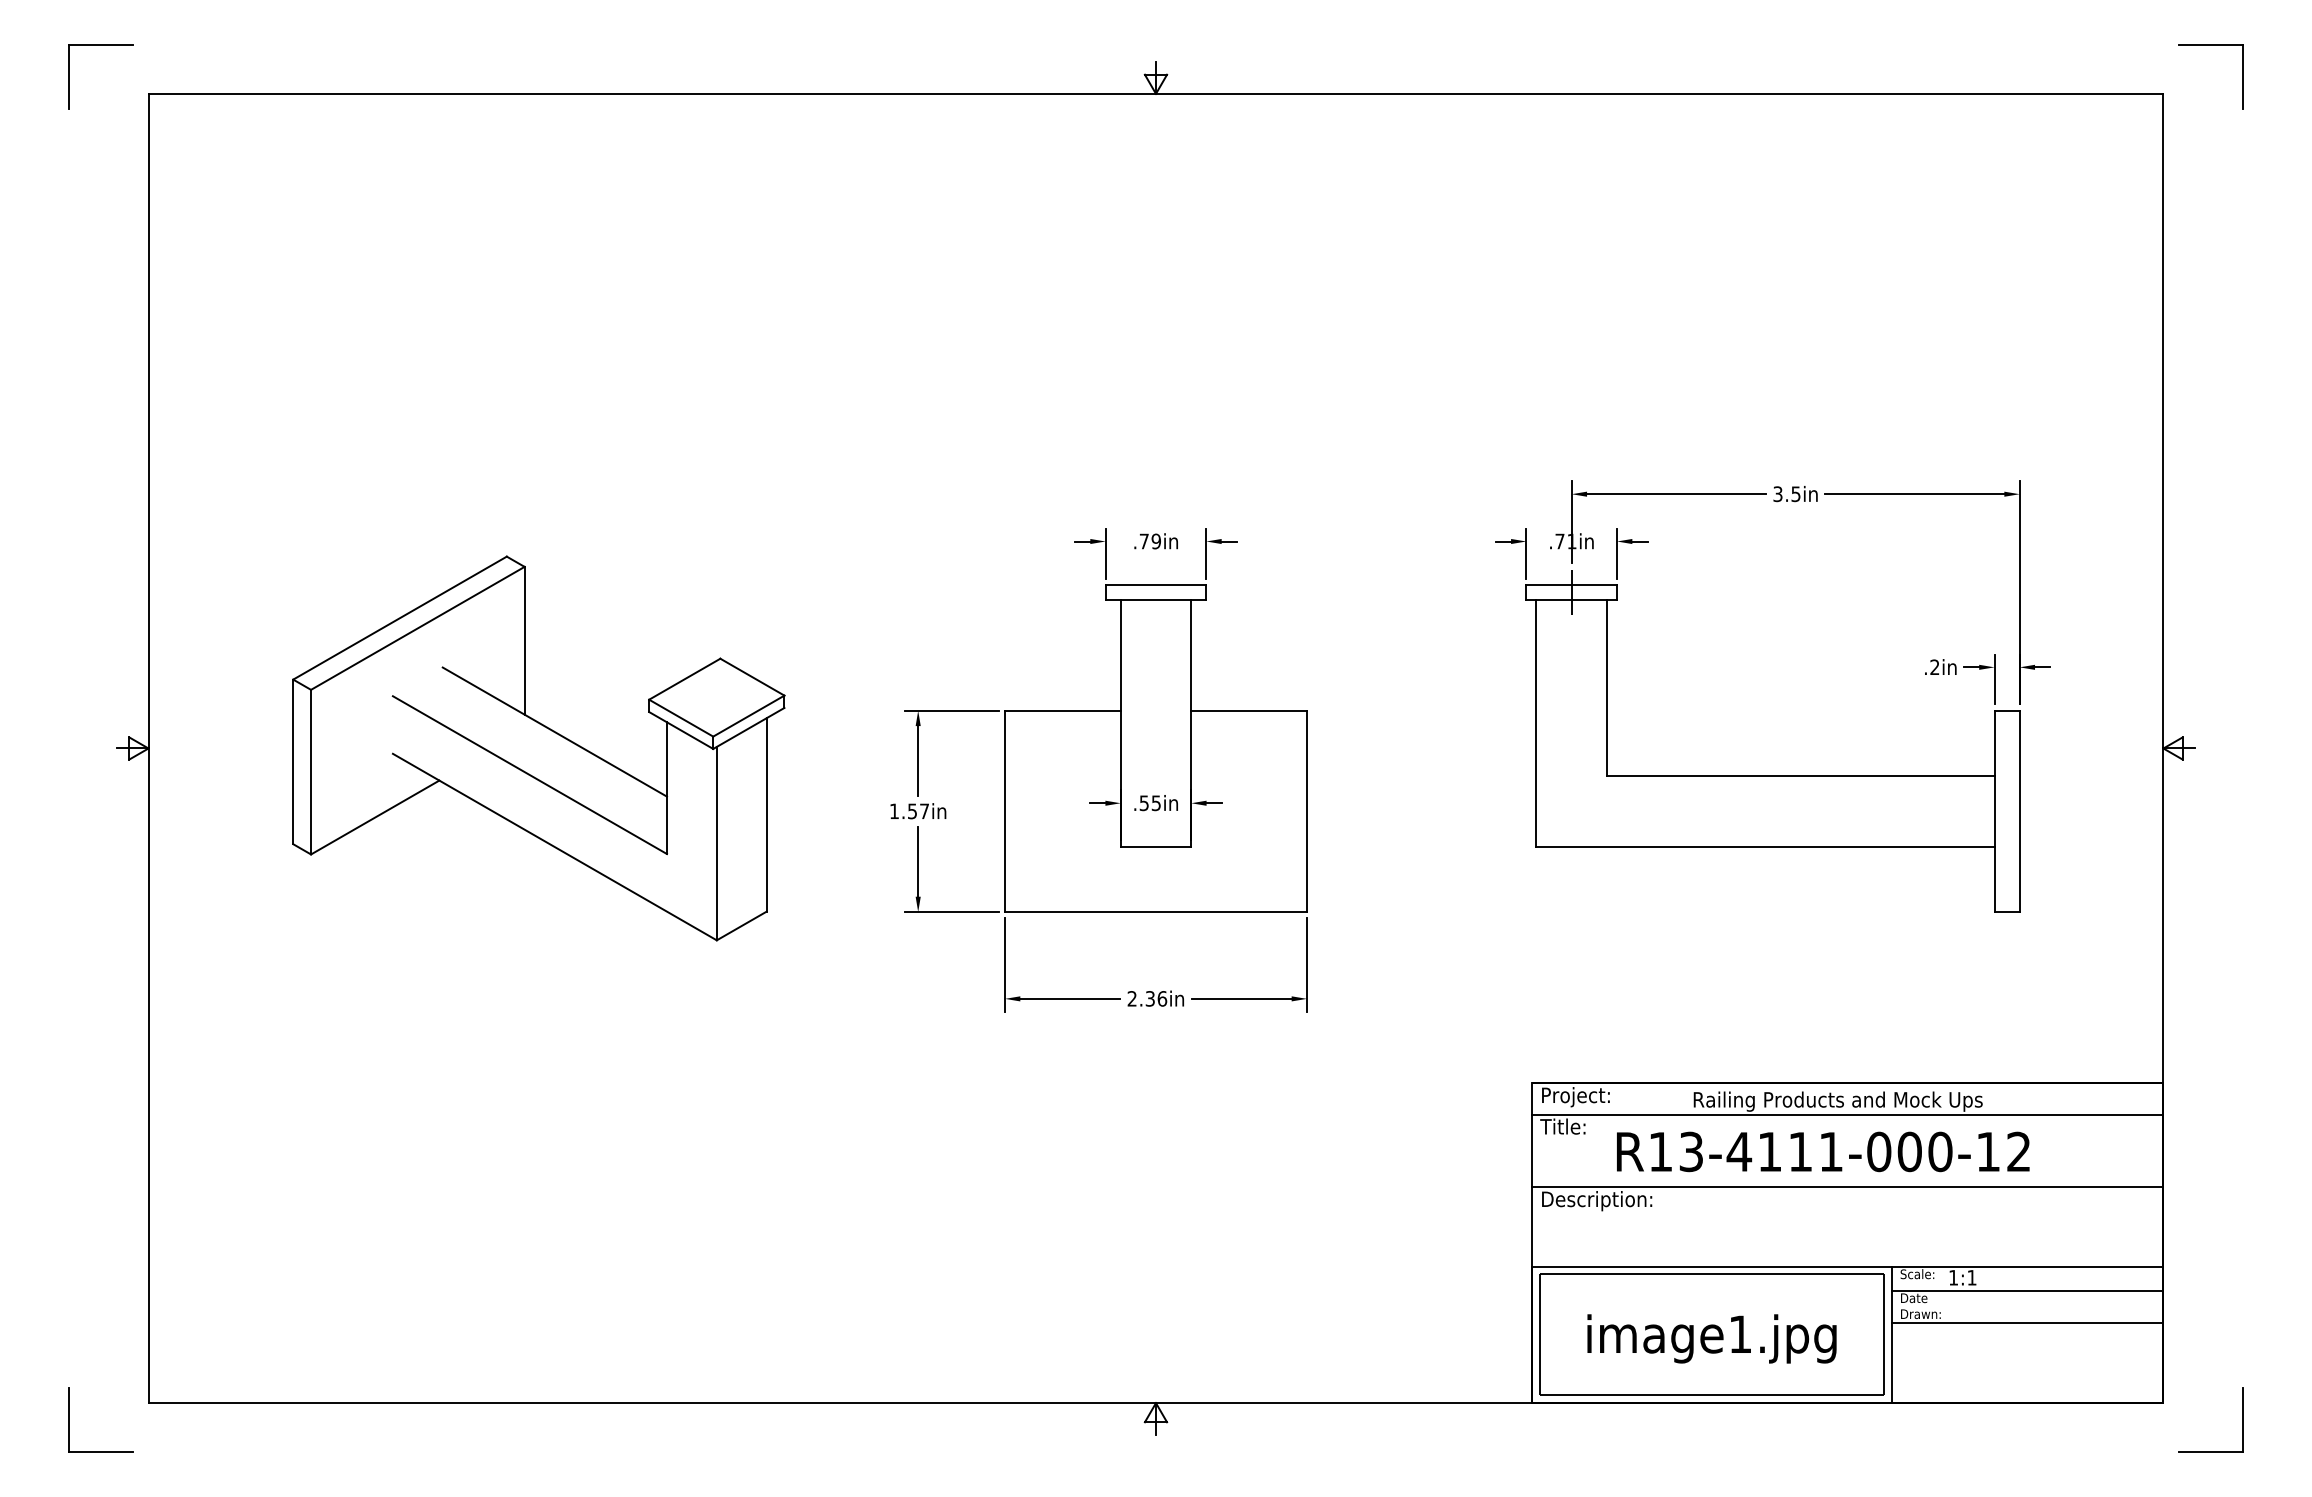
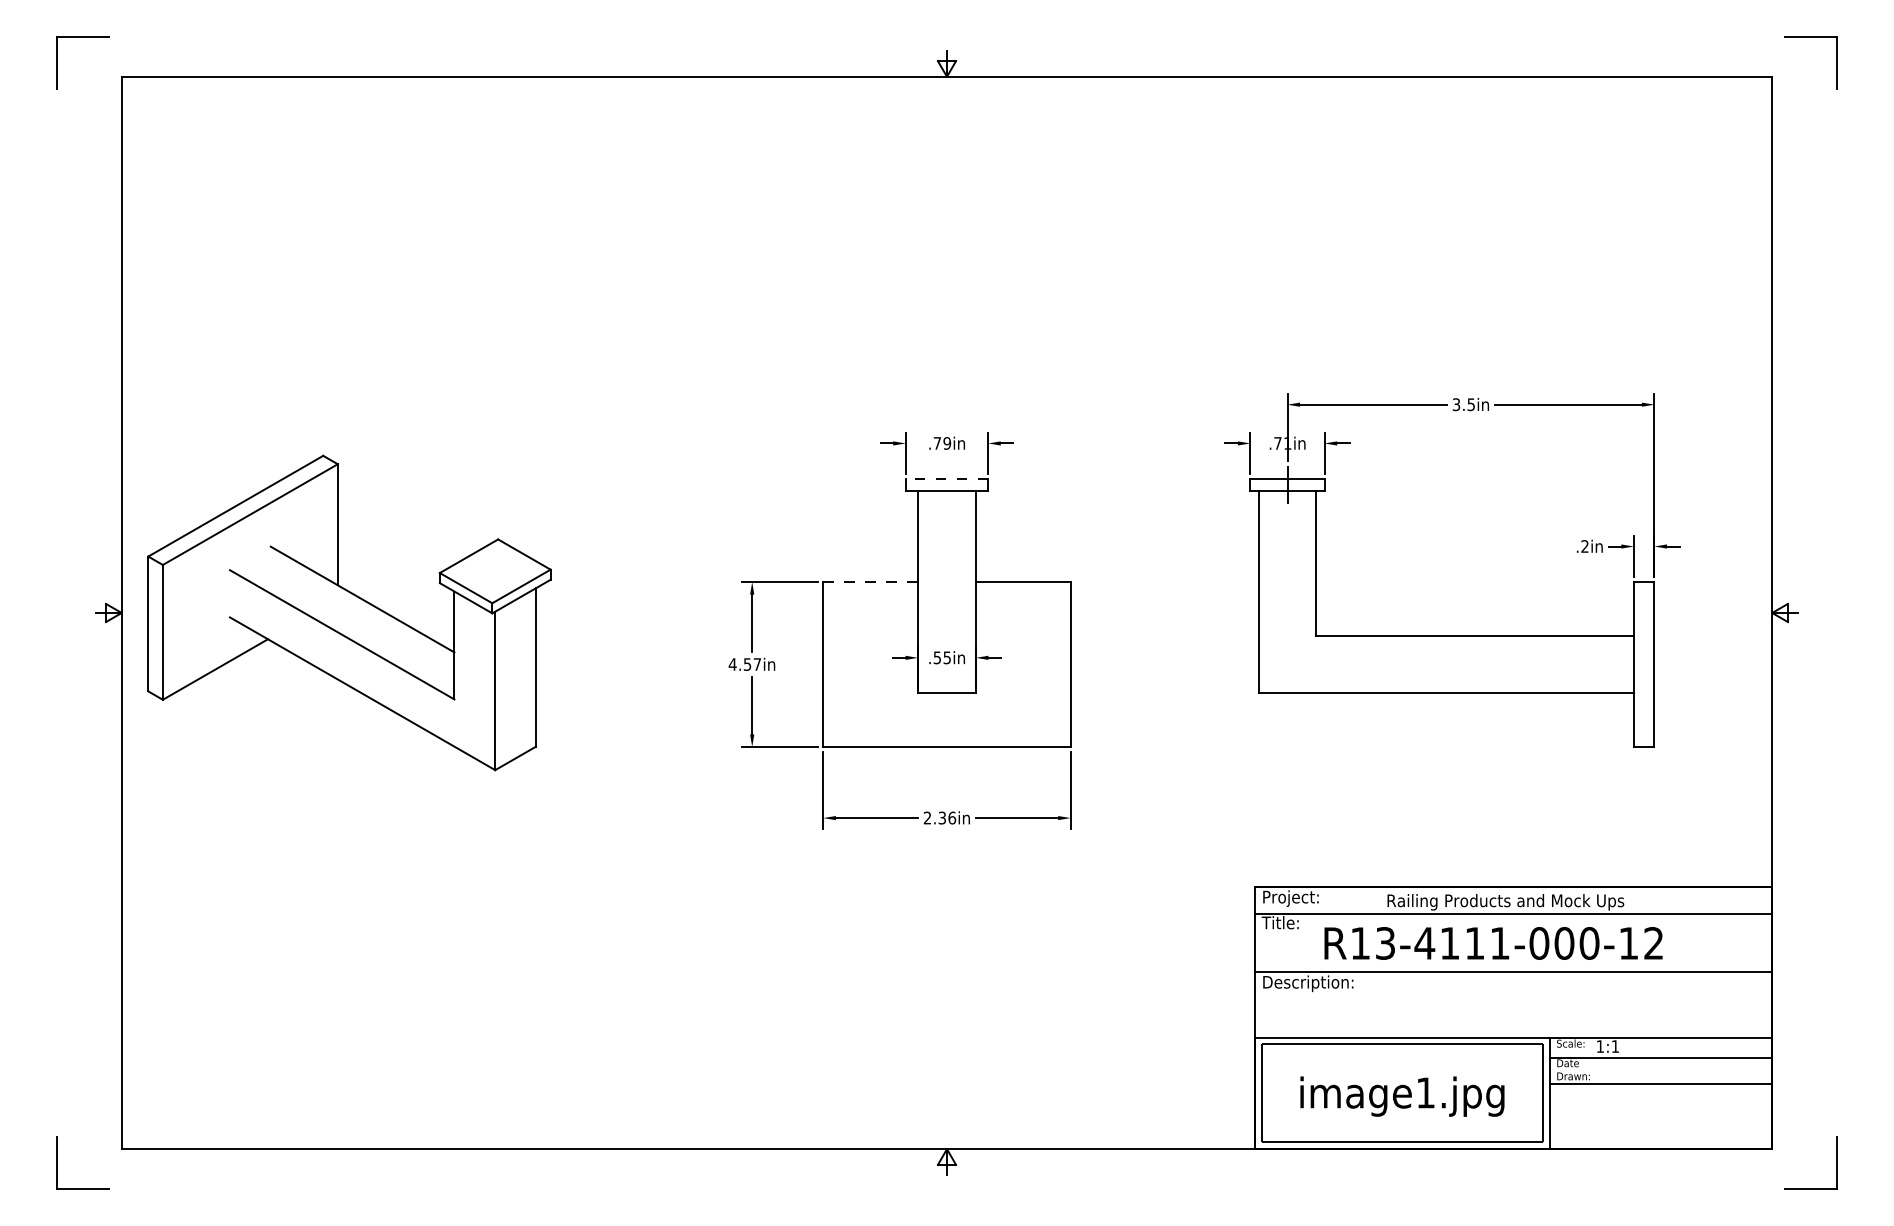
line: (1155, 584) -> (946, 478), solid -> dashed
line: (1063, 711) -> (871, 582), solid -> dashed
part: (538, 747) -> (349, 612), moved
text: (894, 811) -> (732, 664), 1.57in -> 4.57in

